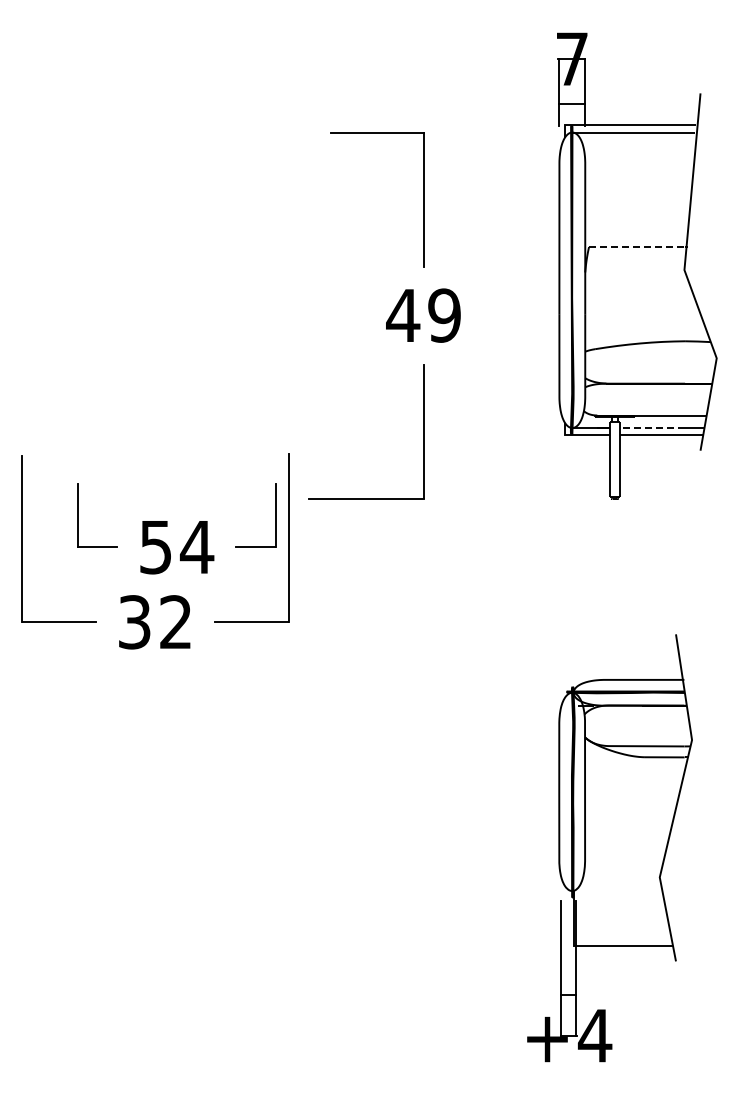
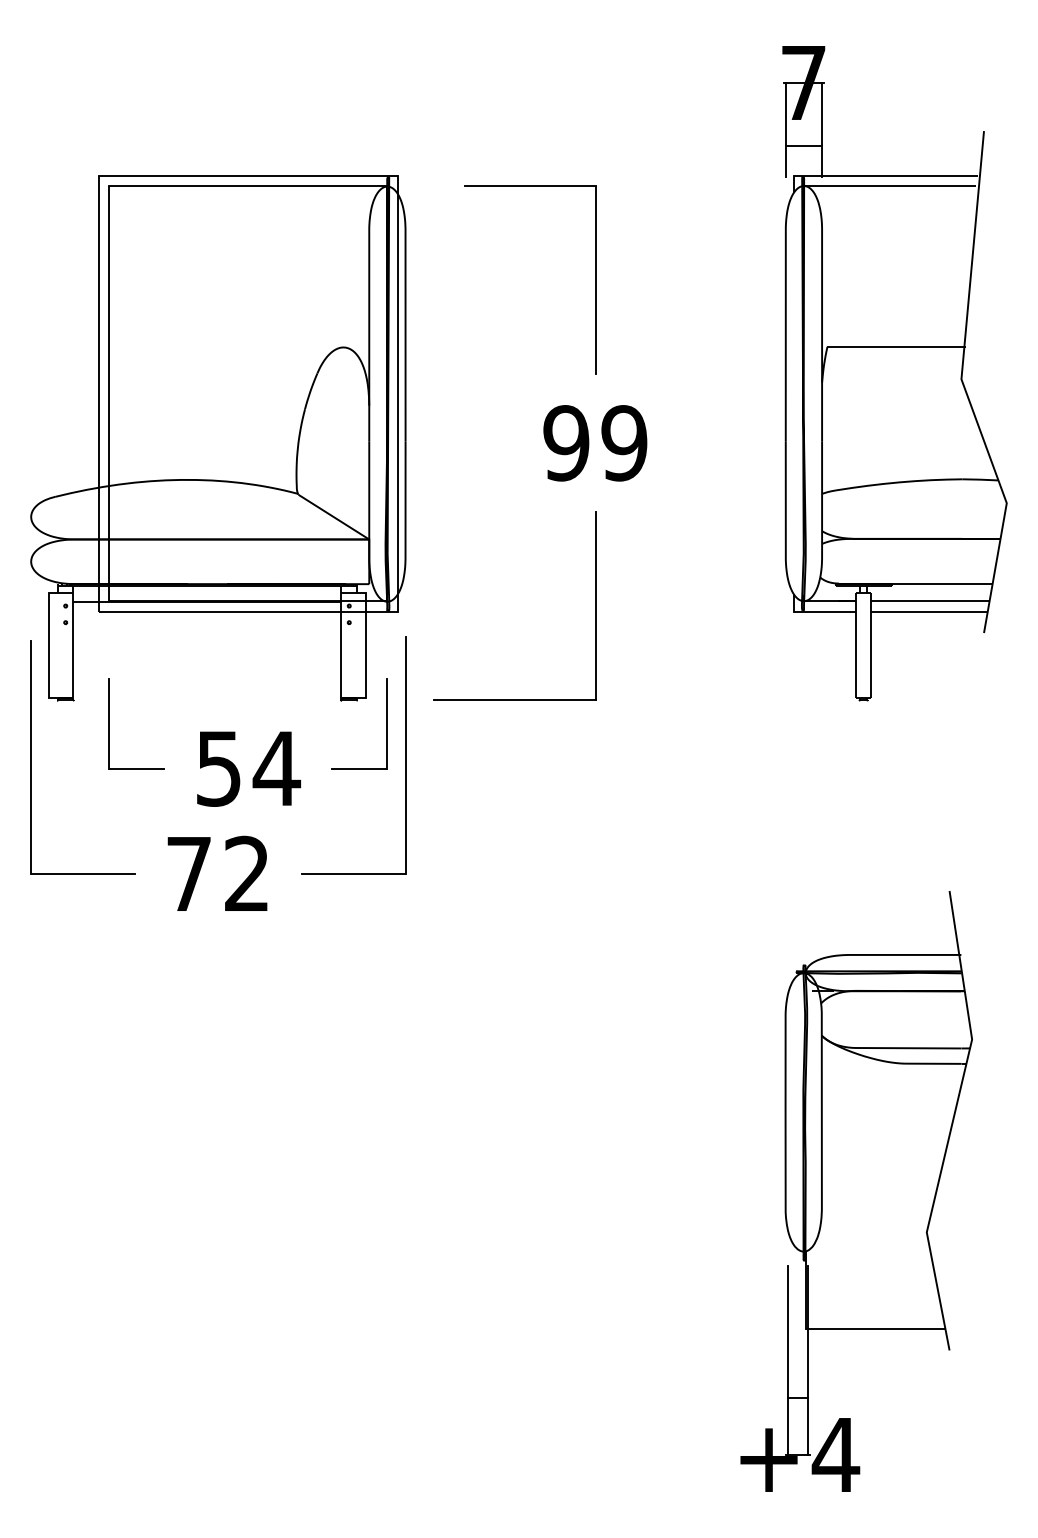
line: (637, 247) -> (895, 347), dashed -> solid
part: (155, 311) -> (218, 437), added
text: (403, 315) -> (566, 443), 49 -> 99
line: (652, 428) -> (916, 601), dashed -> solid
text: (134, 622) -> (188, 874), 32 -> 72

